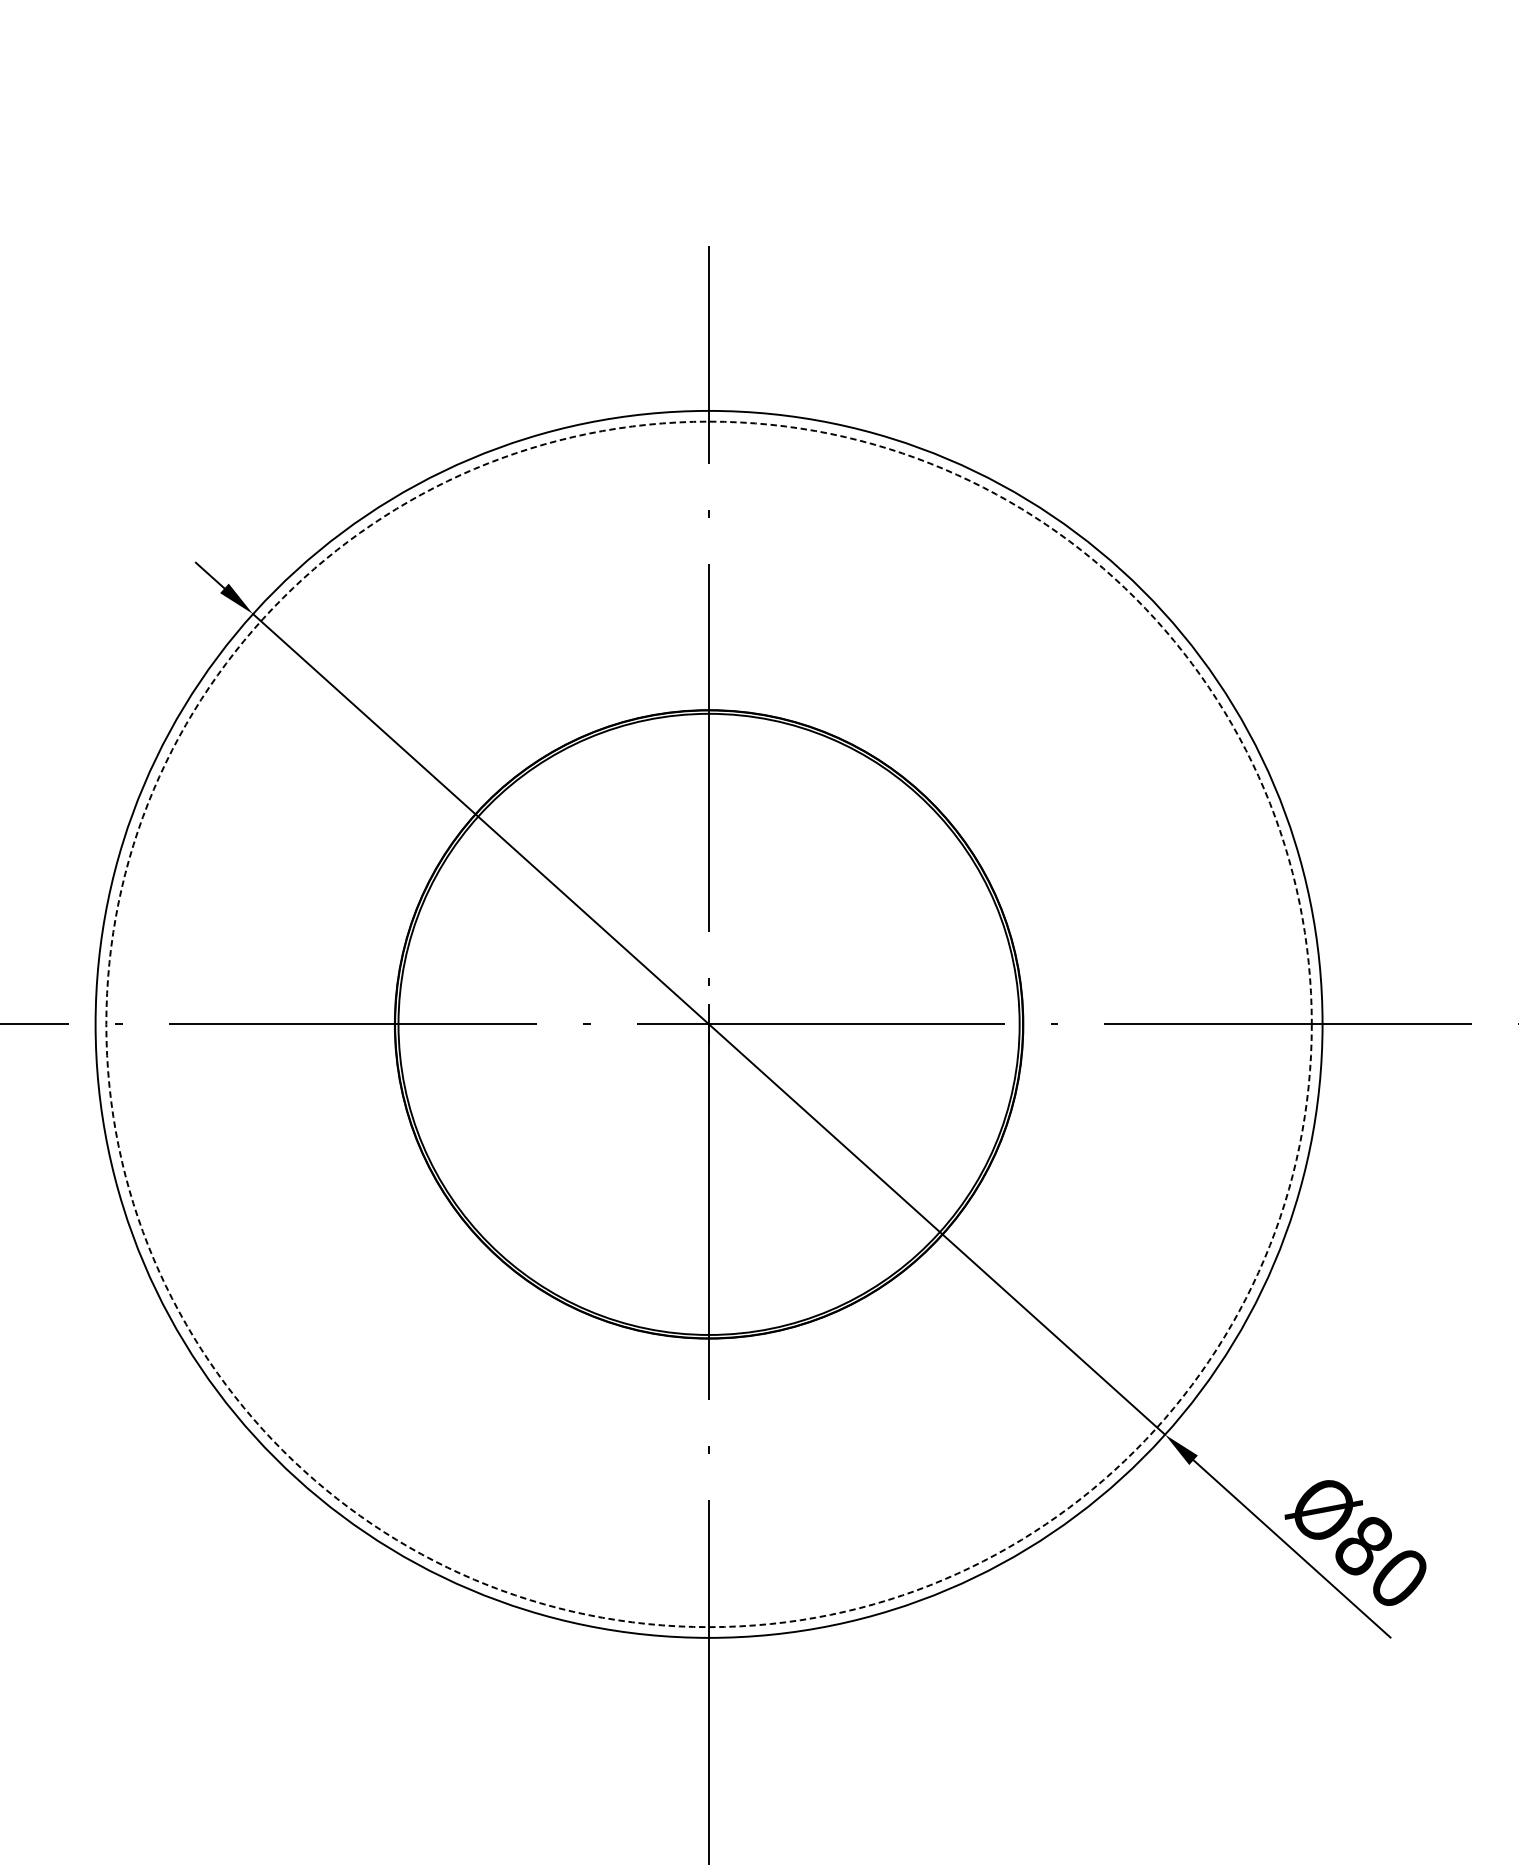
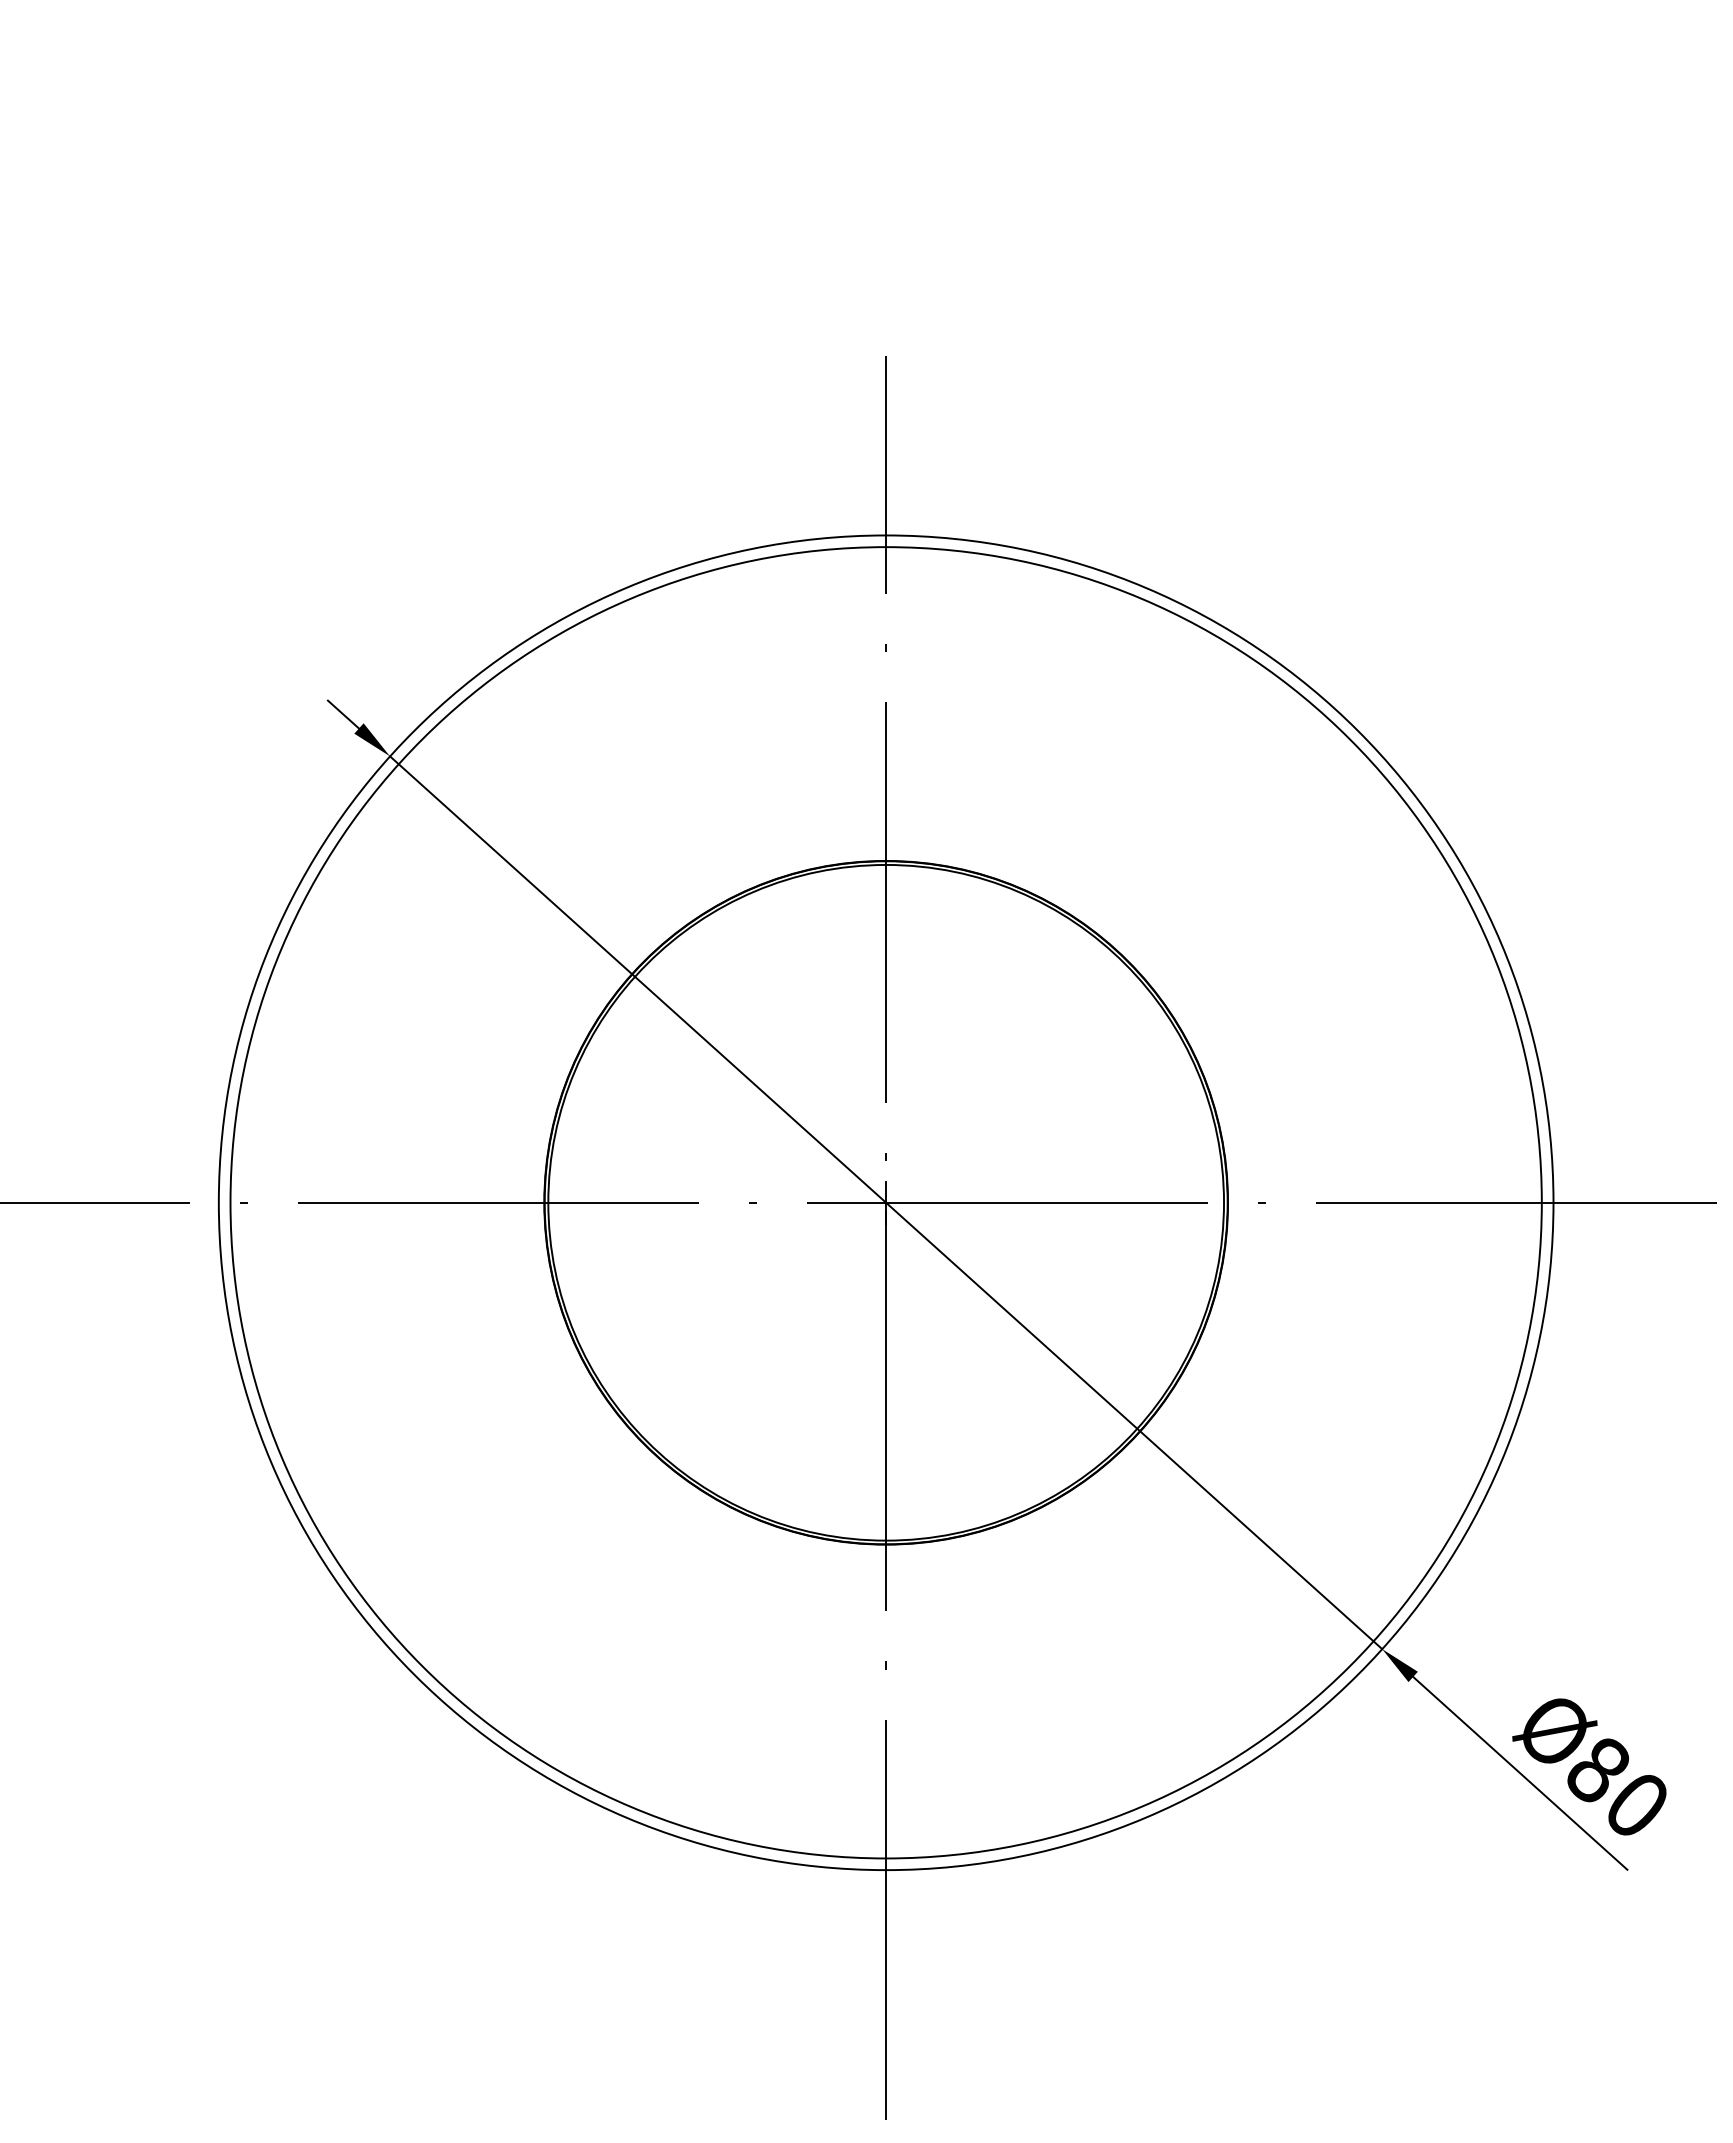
circle: (708, 1024) -> (885, 1202), dashed -> solid

